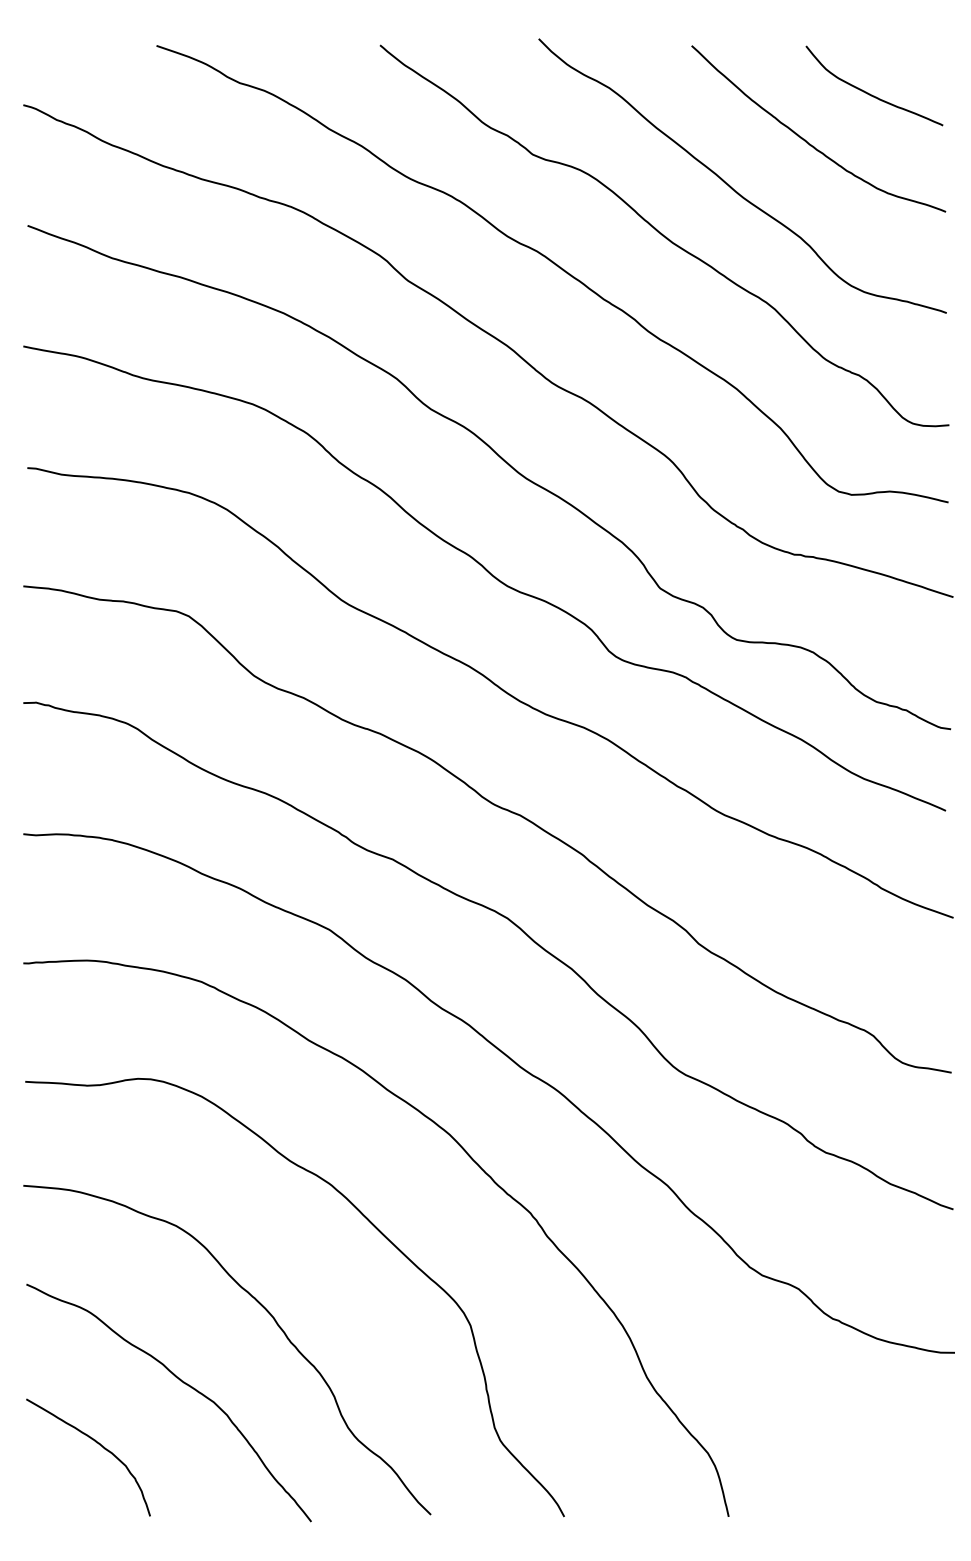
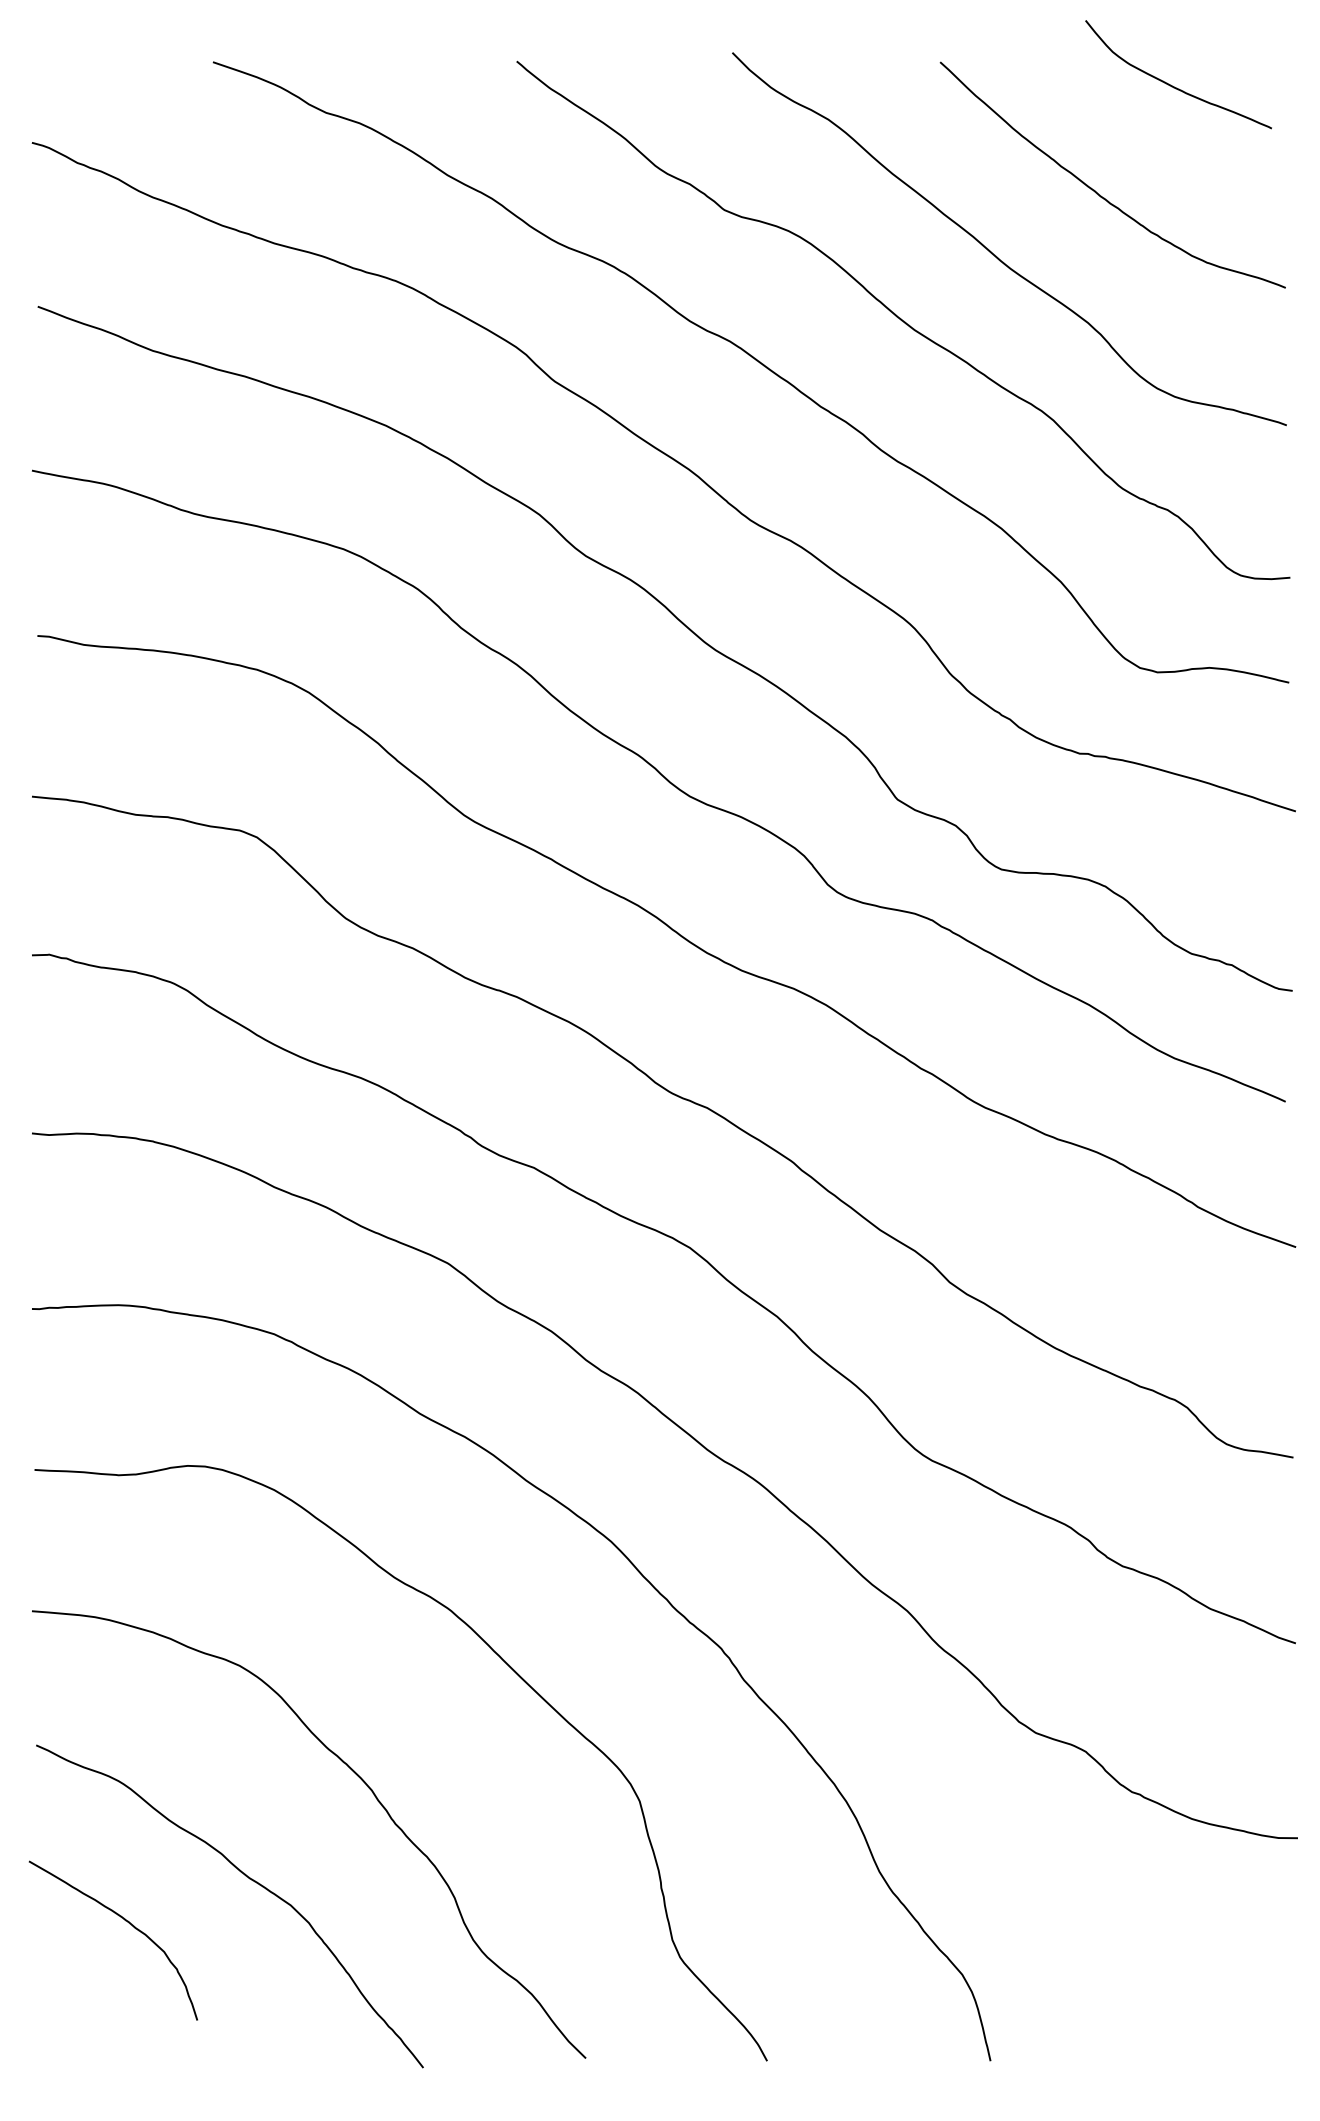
curve: (870, 93) -> (1172, 85), moved
curve: (97, 1443) -> (125, 1921), moved

